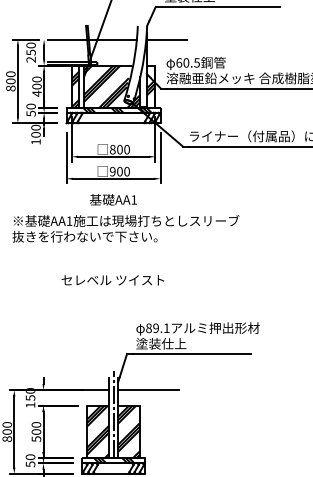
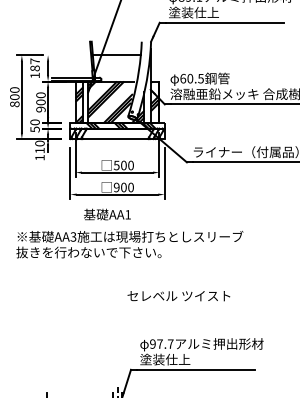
line: (67, 39) -> (71, 55), removed
line: (166, 39) -> (170, 55), removed
text: (30, 52) -> (34, 68), 250 -> 187
text: (36, 93) -> (40, 109), 400 -> 900
text: (35, 134) -> (39, 150), 100 -> 110
text: (112, 149) -> (116, 165), 800 -> 500
text: (113, 199) -> (107, 214), moved
text: (69, 220) -> (73, 236), AA1 -> AA3
text: (112, 280) -> (178, 296), moved
text: (157, 328) -> (161, 344), 89.1 -> 97.7

